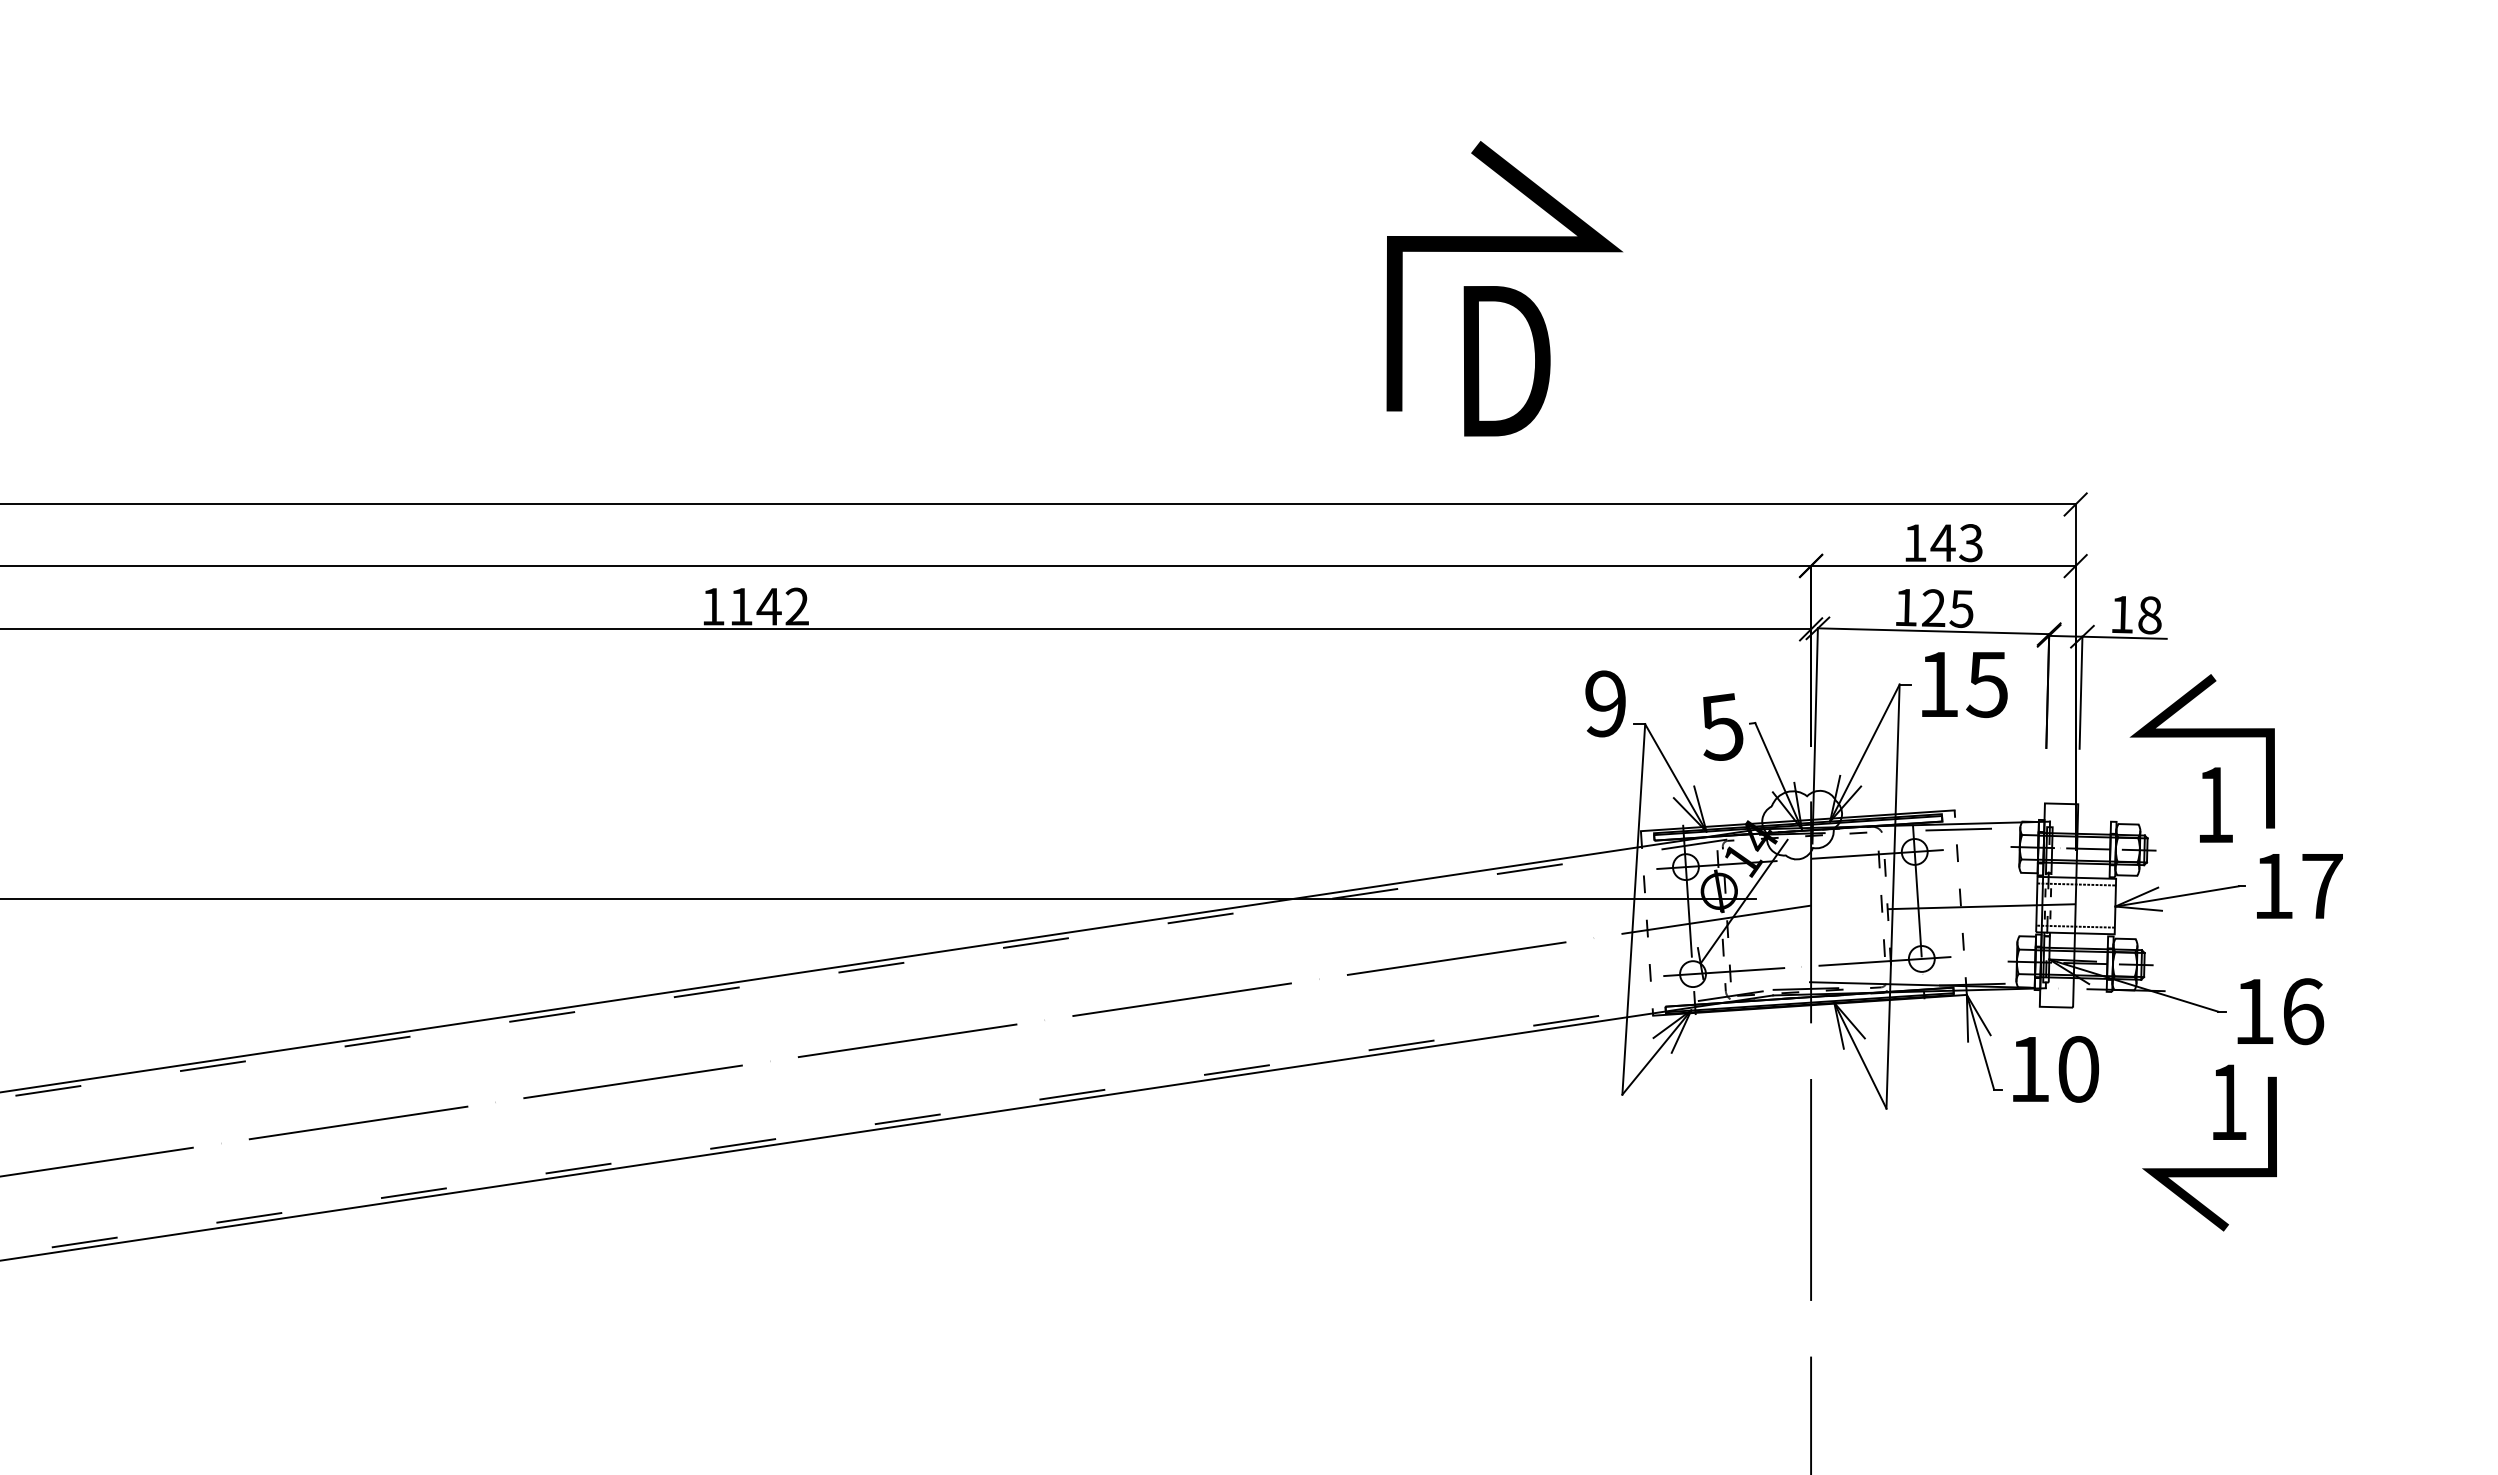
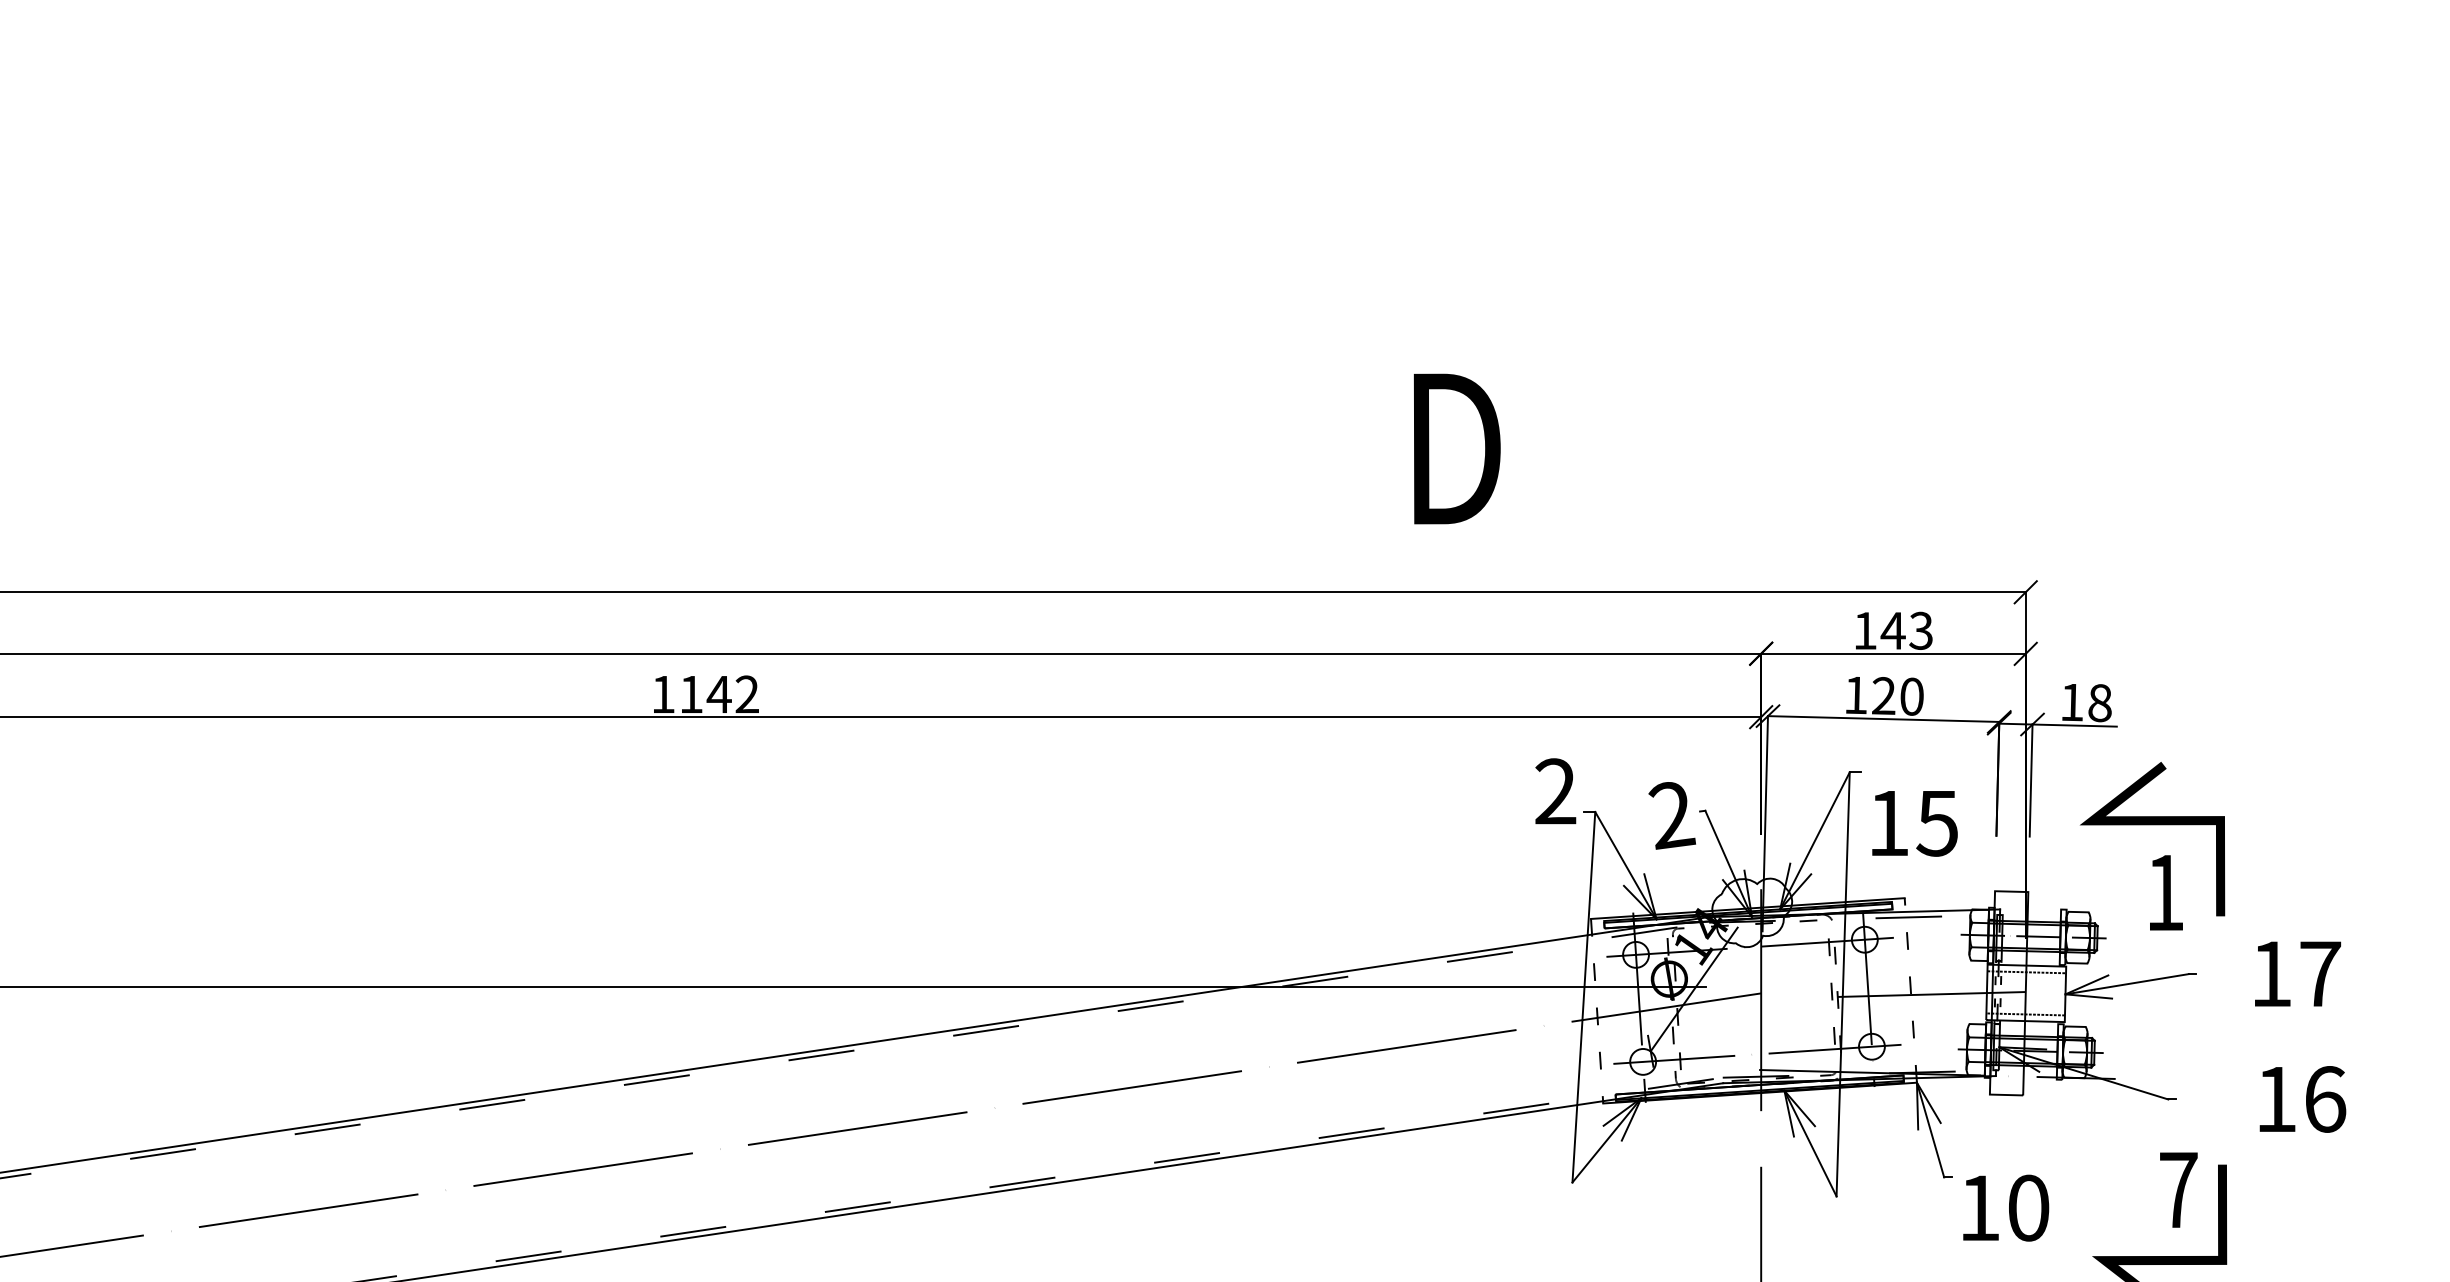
line: (1504, 251) -> (1454, 339), removed
text: (1961, 608) -> (1911, 696), 125 -> 120
text: (1964, 684) -> (1914, 823), moved
text: (1605, 703) -> (1555, 791), 9 -> 2
text: (1721, 727) -> (1671, 815), 5 -> 2
text: (2299, 886) -> (2297, 974), moved
text: (2280, 1011) -> (2302, 1099), moved
text: (2055, 1069) -> (2005, 1208), moved
text: (2228, 1101) -> (2178, 1189), 1 -> 7

